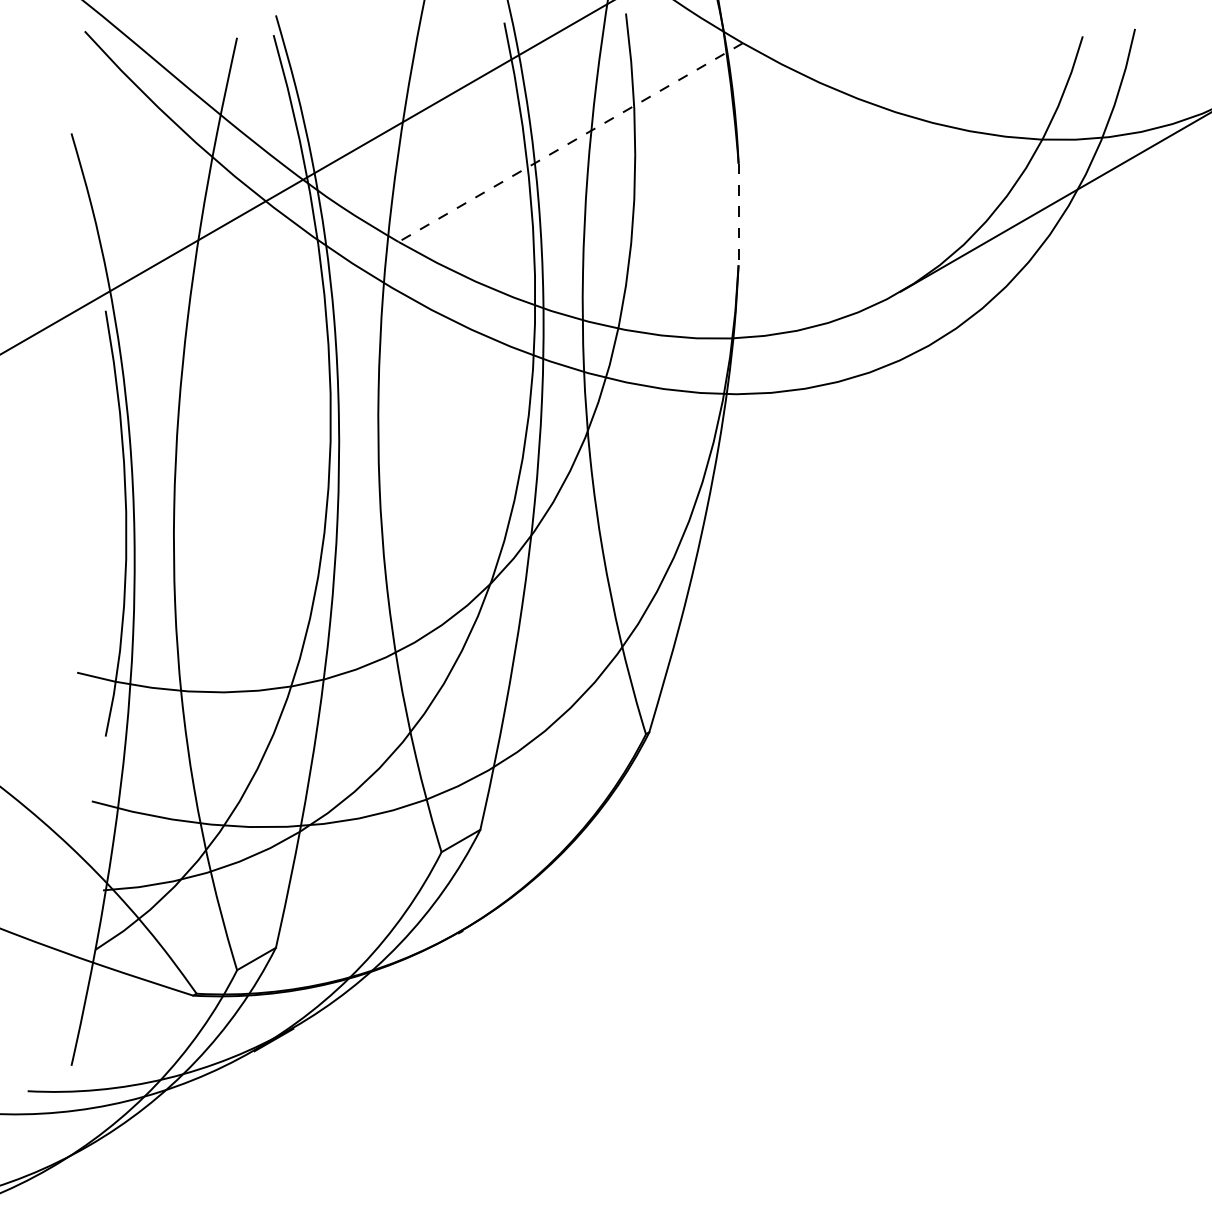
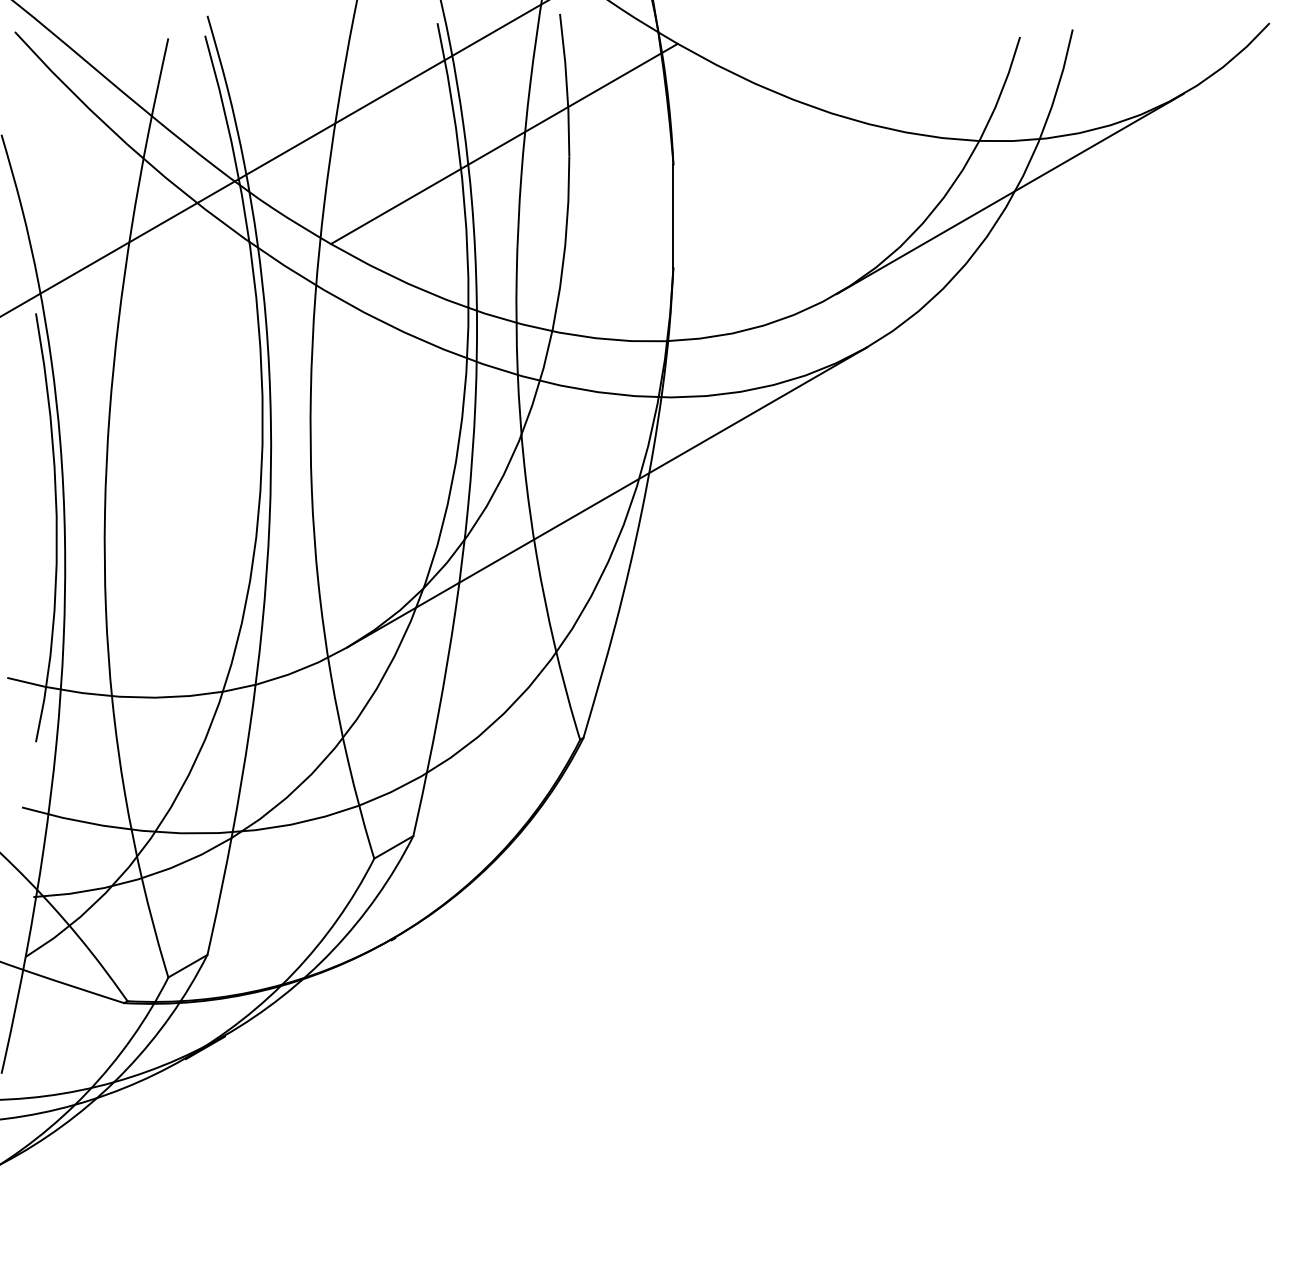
line: (569, 143) -> (503, 144), dashed -> solid
line: (738, 214) -> (673, 216), dashed -> solid
line: (673, 493) -> (607, 497), added

